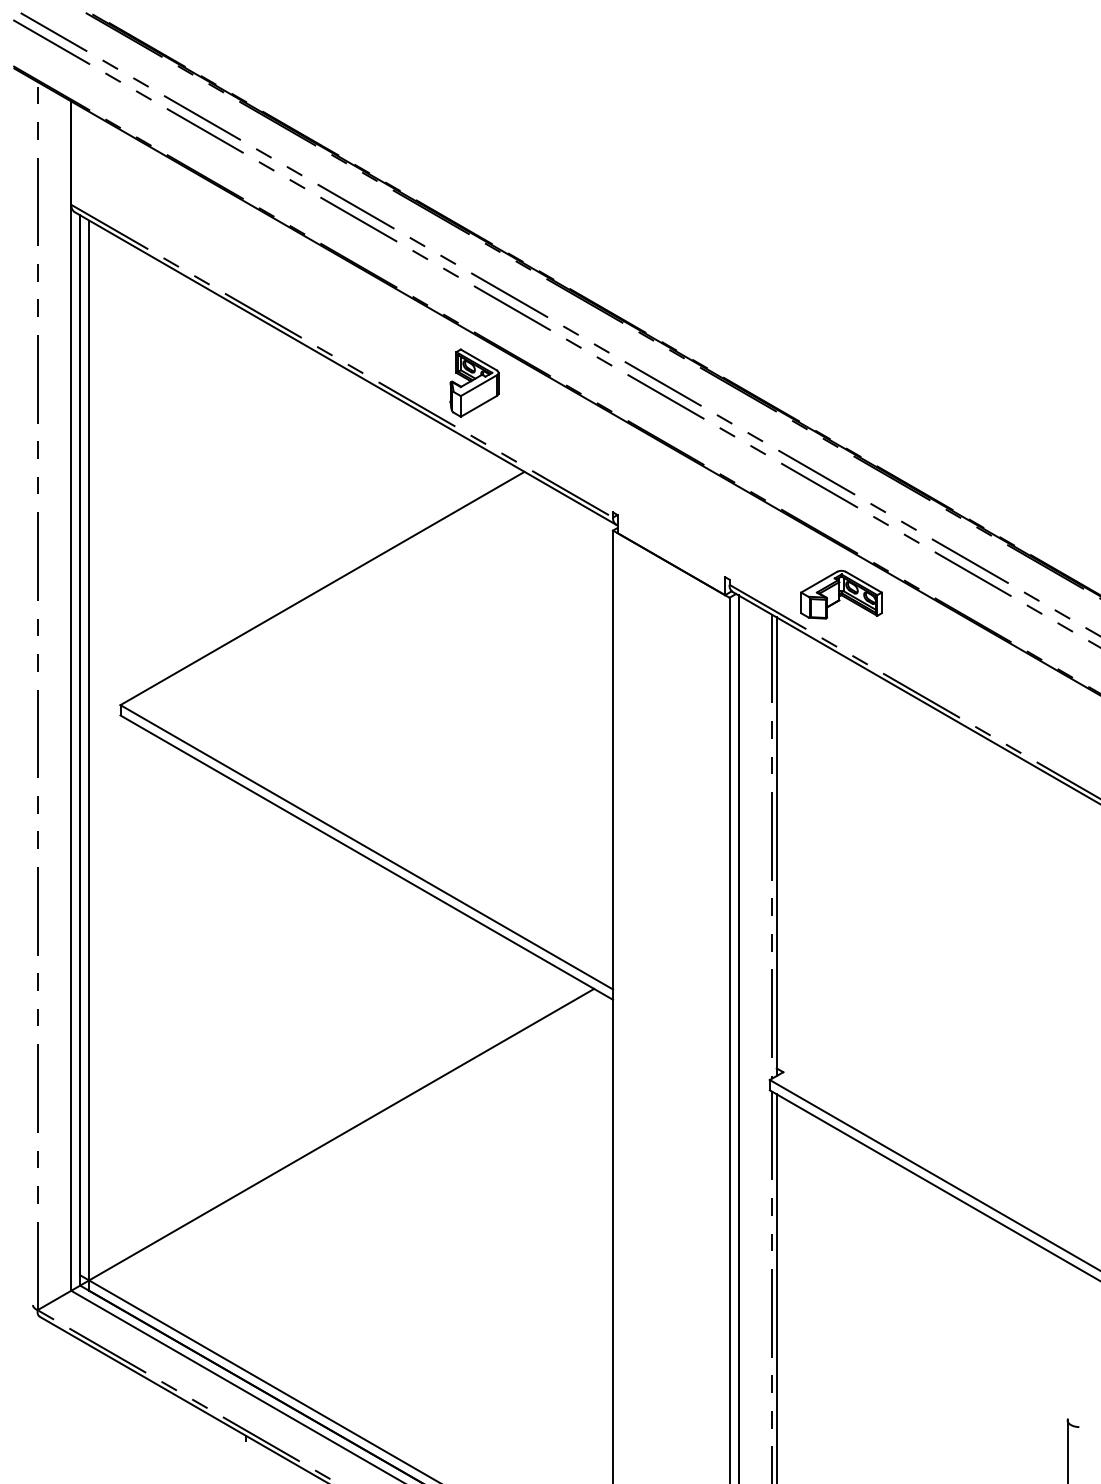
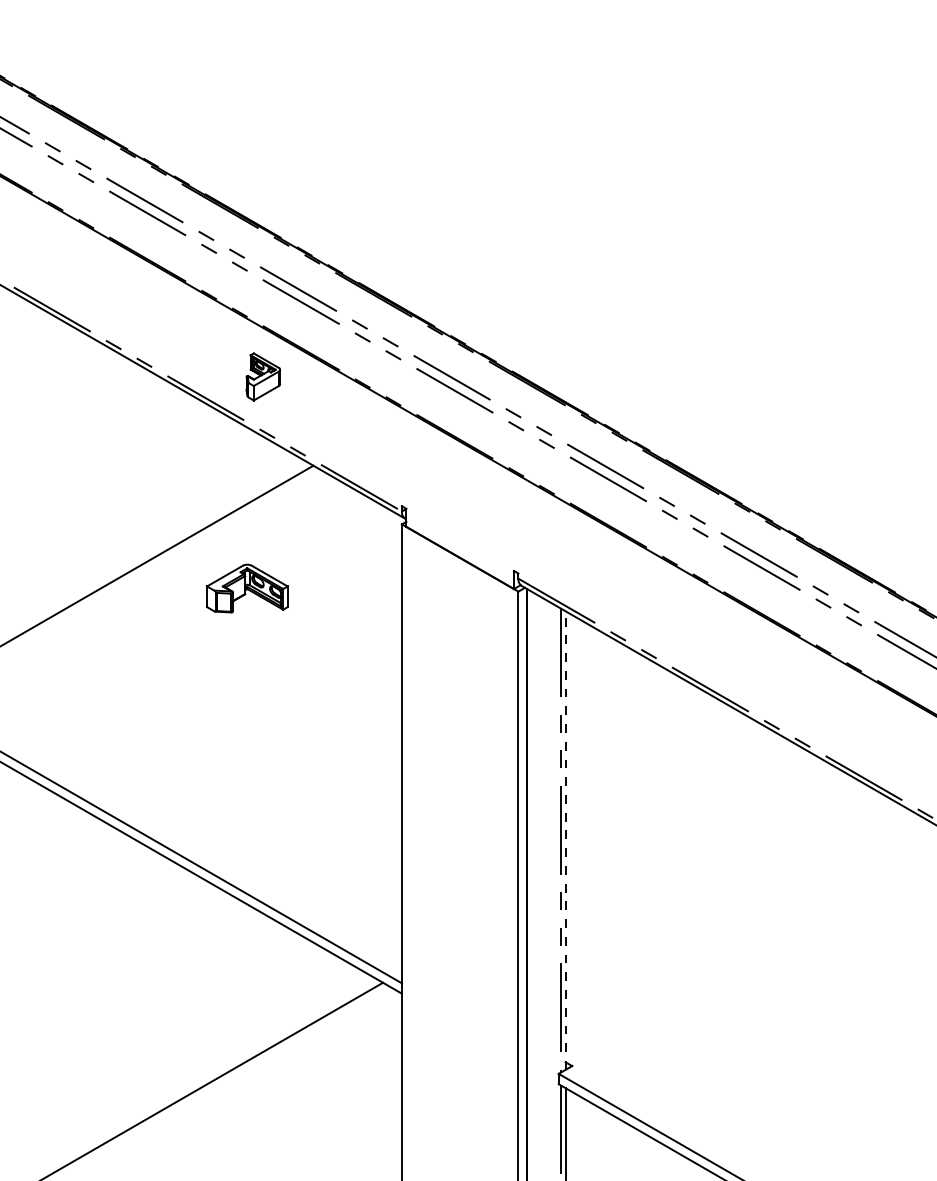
part: (474, 382) -> (263, 376), size x0.7
part: (841, 594) -> (247, 588), moved
line: (776, 846) -> (565, 840), solid -> dashed

